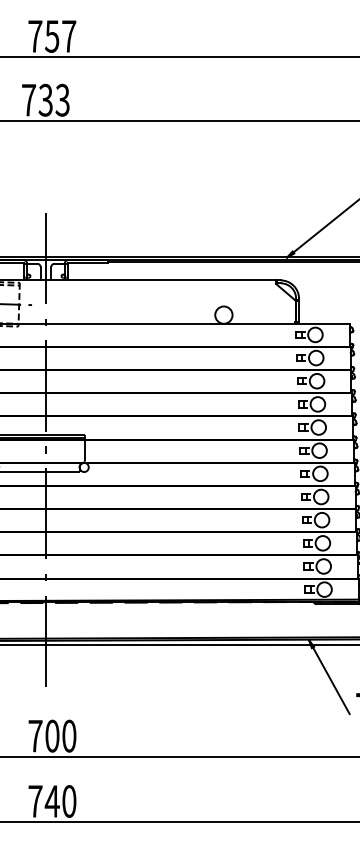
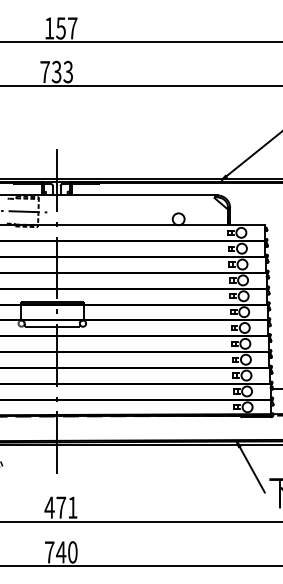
text: (35, 36) -> (49, 28), 757 -> 157
text: (51, 735) -> (60, 507), 700 -> 471

